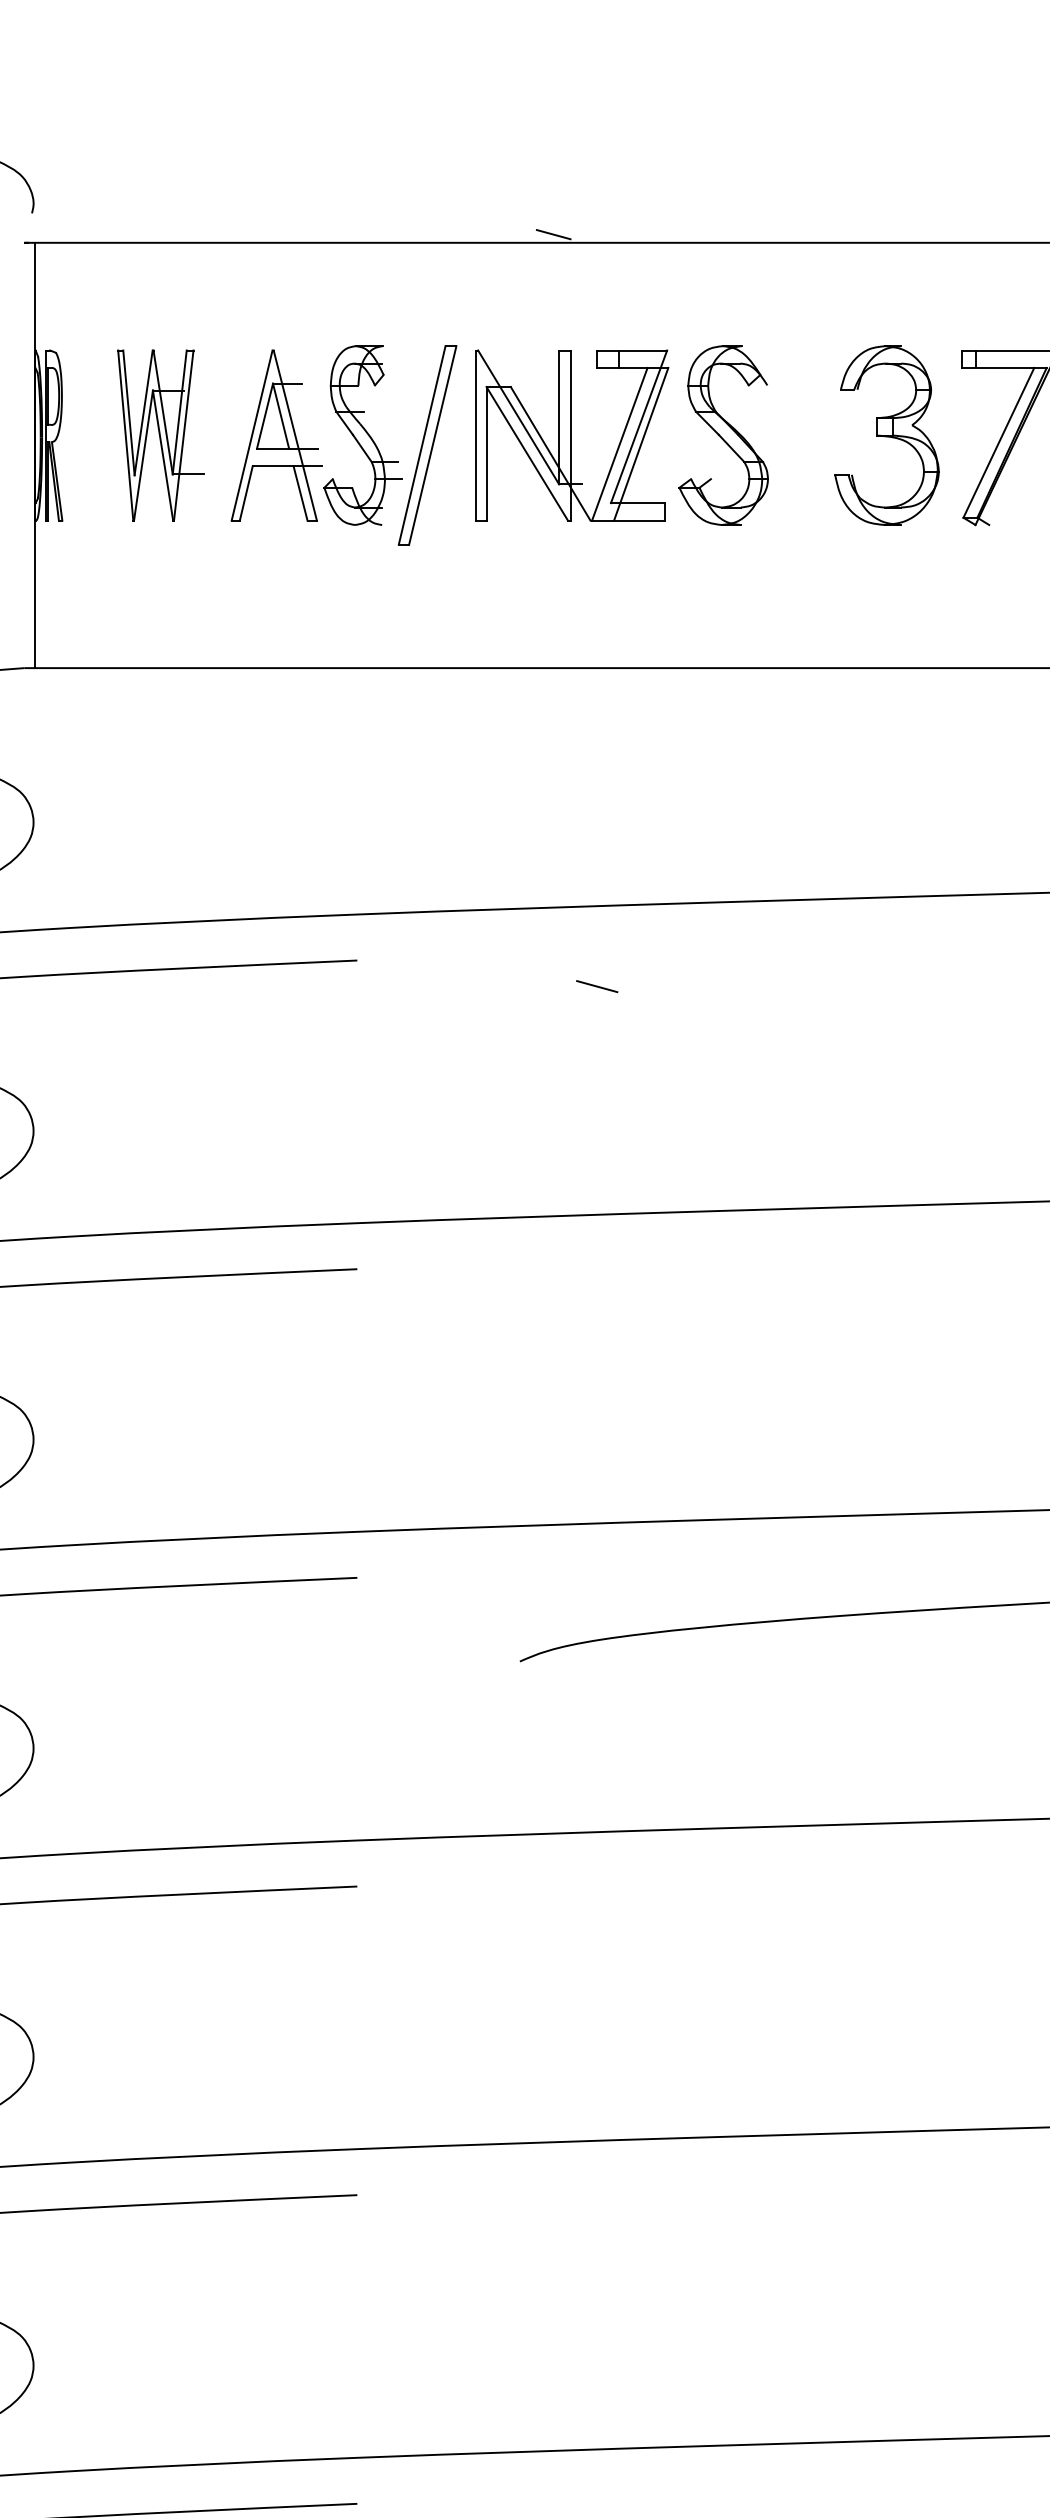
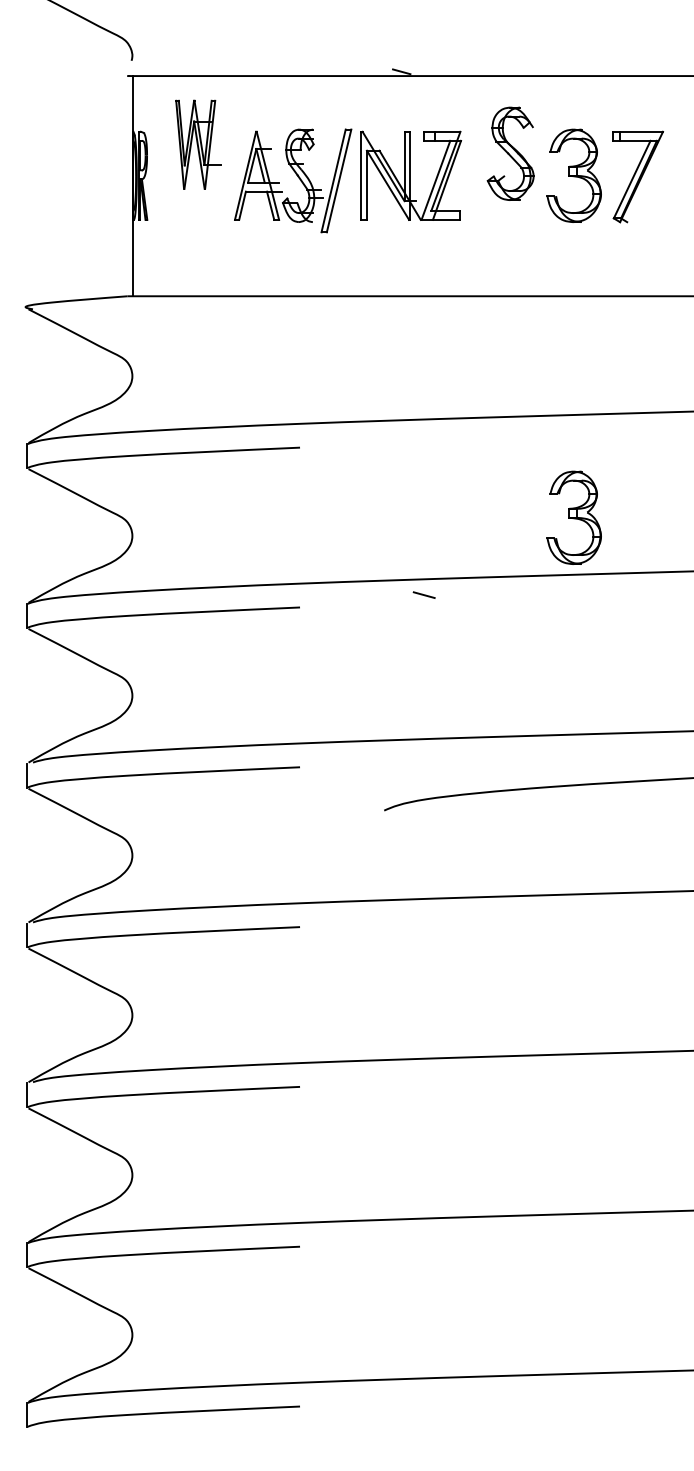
part: (161, 434) -> (198, 144), moved
part: (723, 434) -> (510, 153), moved
line: (595, 985) -> (423, 594), moved
part: (885, 1095) -> (573, 517), added

